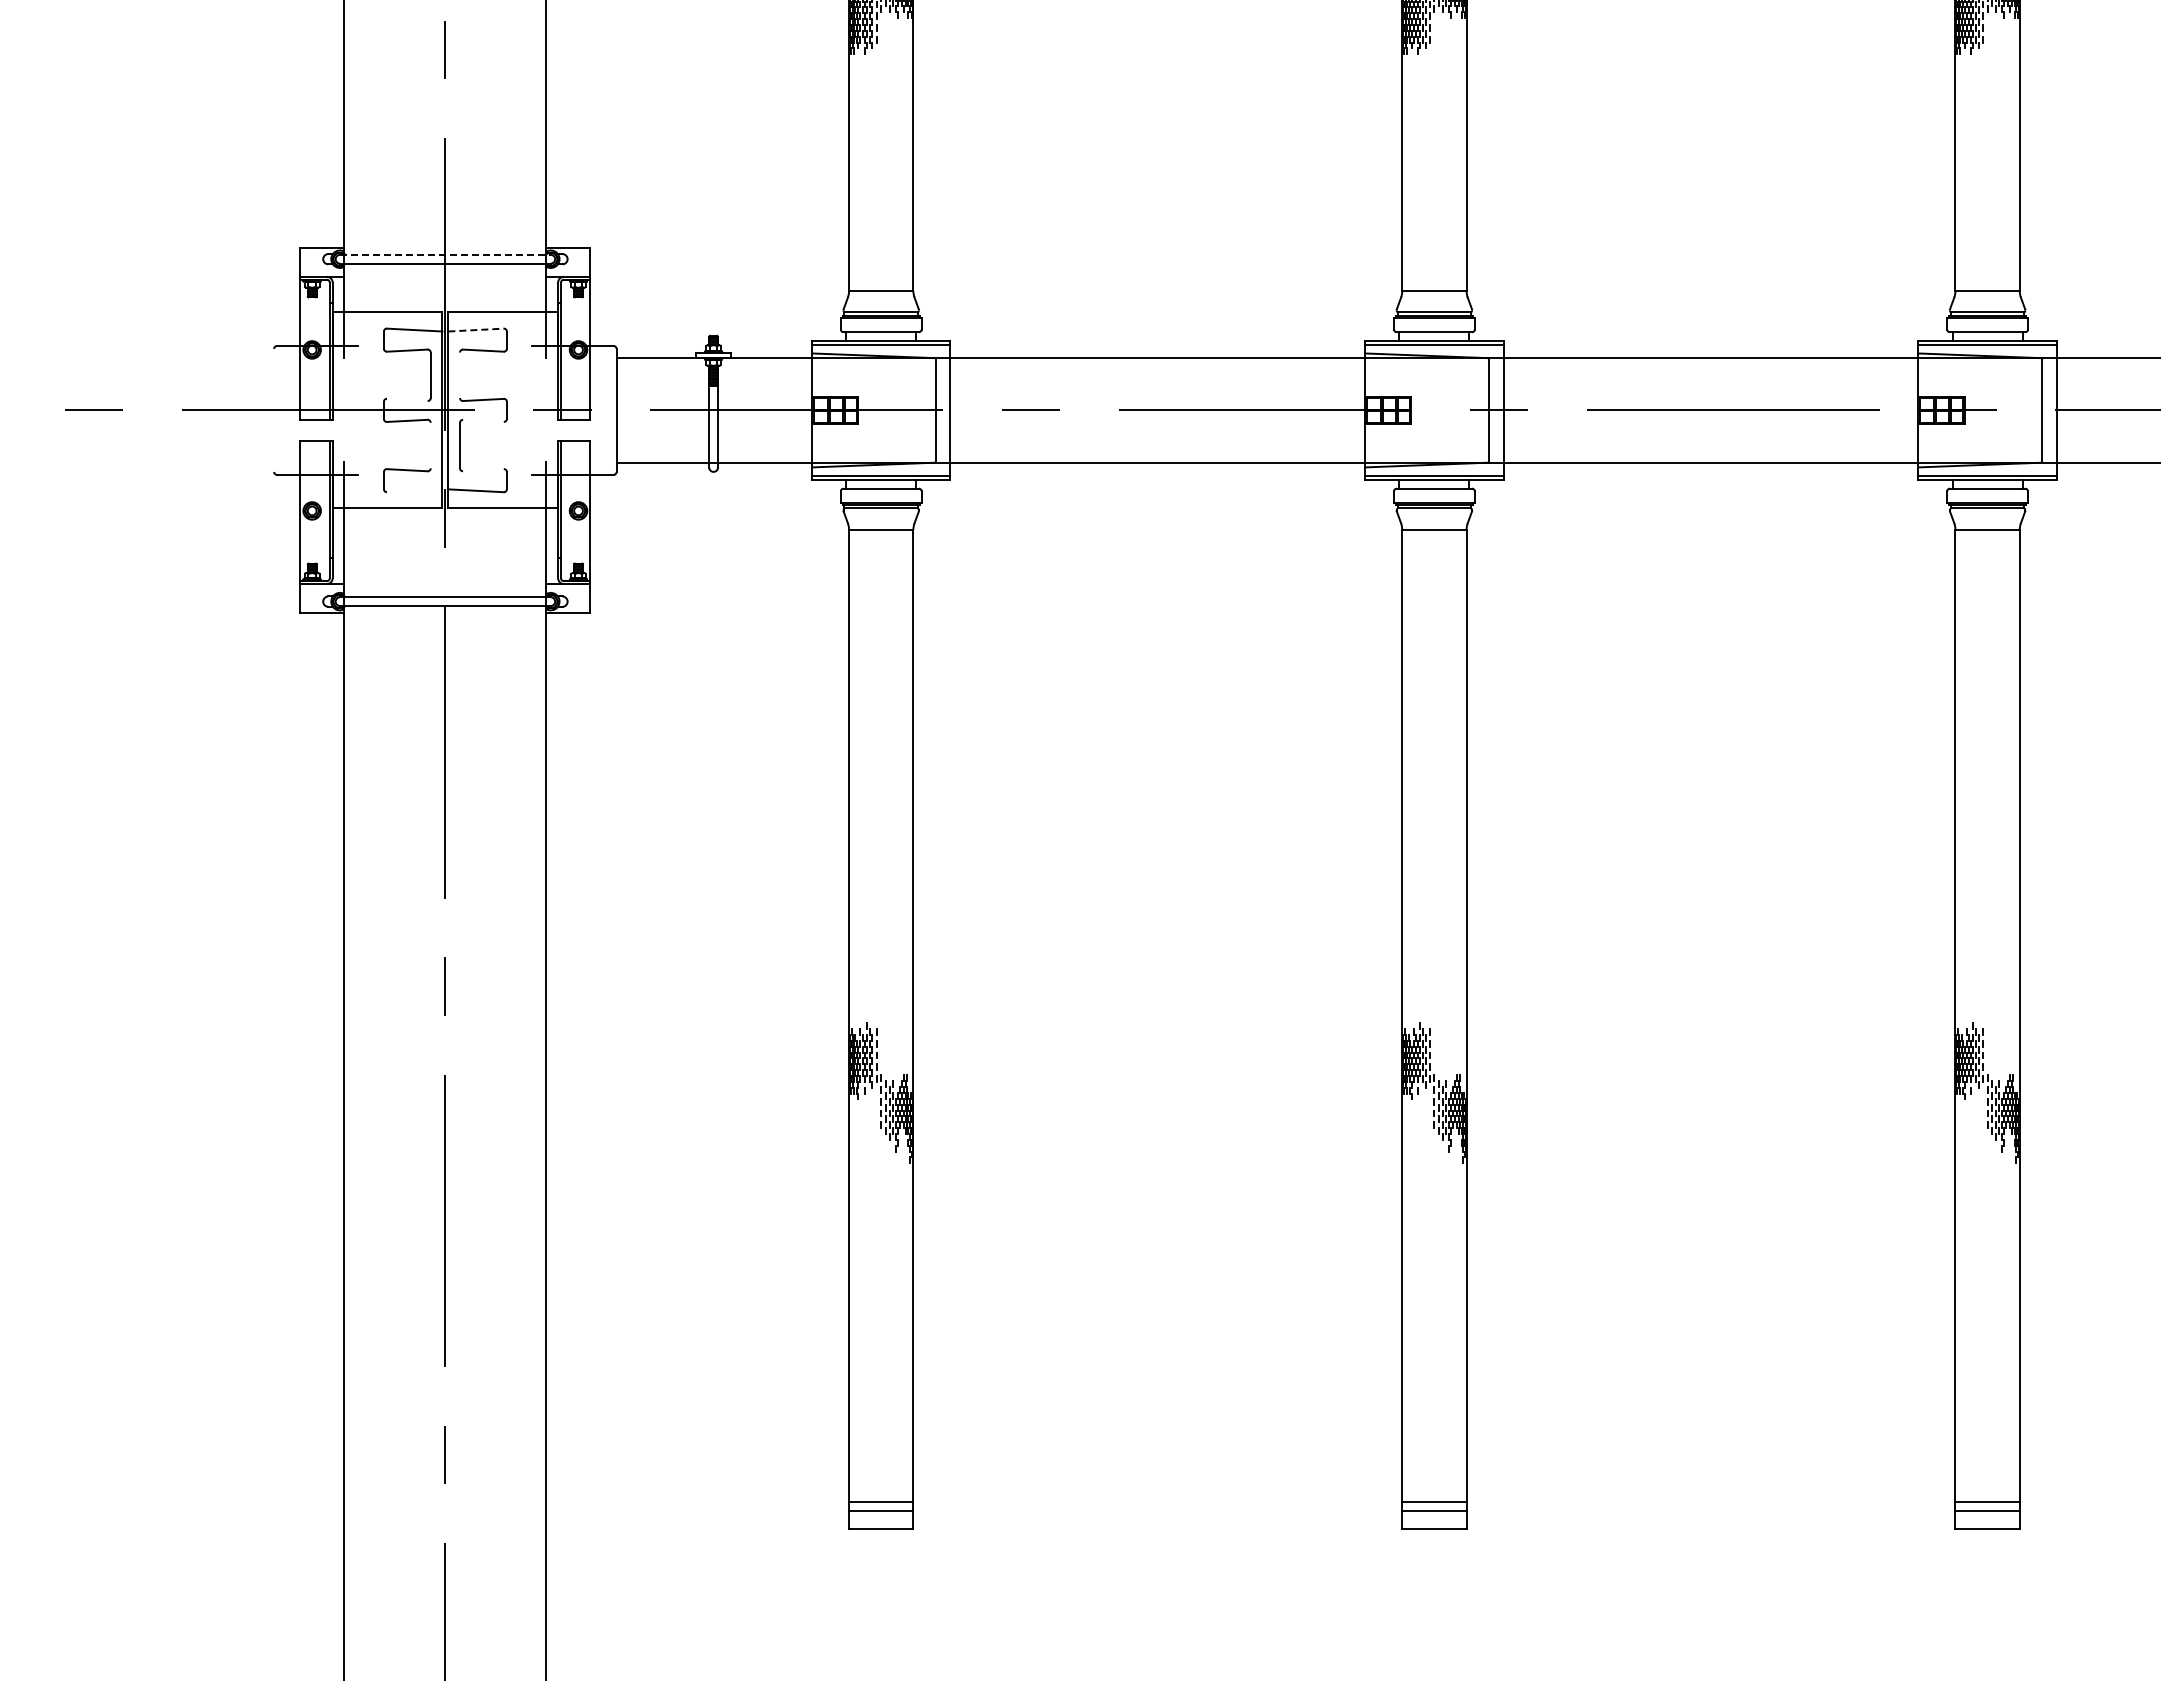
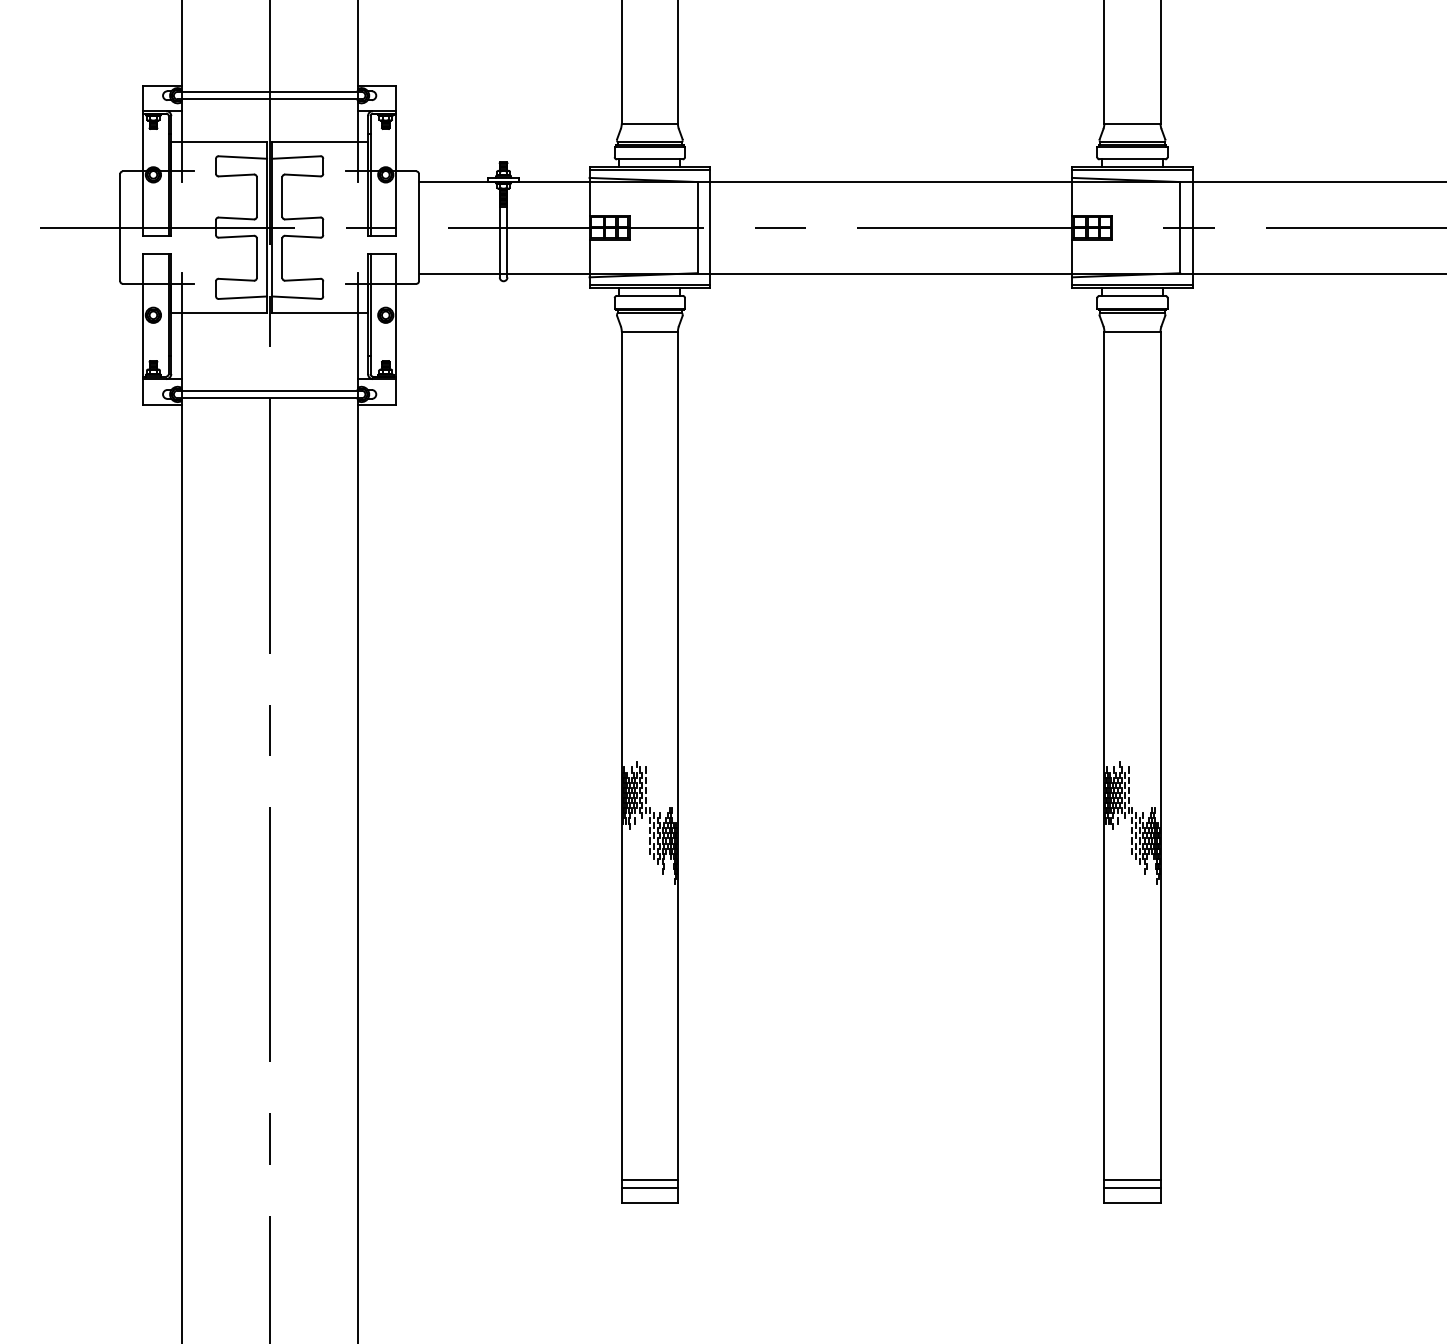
line: (445, 254) -> (269, 91), dashed -> solid
line: (476, 330) -> (296, 157), dashed -> solid
line: (460, 375) -> (282, 197), added
line: (407, 399) -> (236, 218), added
line: (274, 409) -> (120, 226), added
line: (483, 420) -> (302, 236), added
line: (430, 445) -> (256, 258), added
line: (483, 470) -> (302, 280), added
line: (414, 490) -> (242, 297), added

